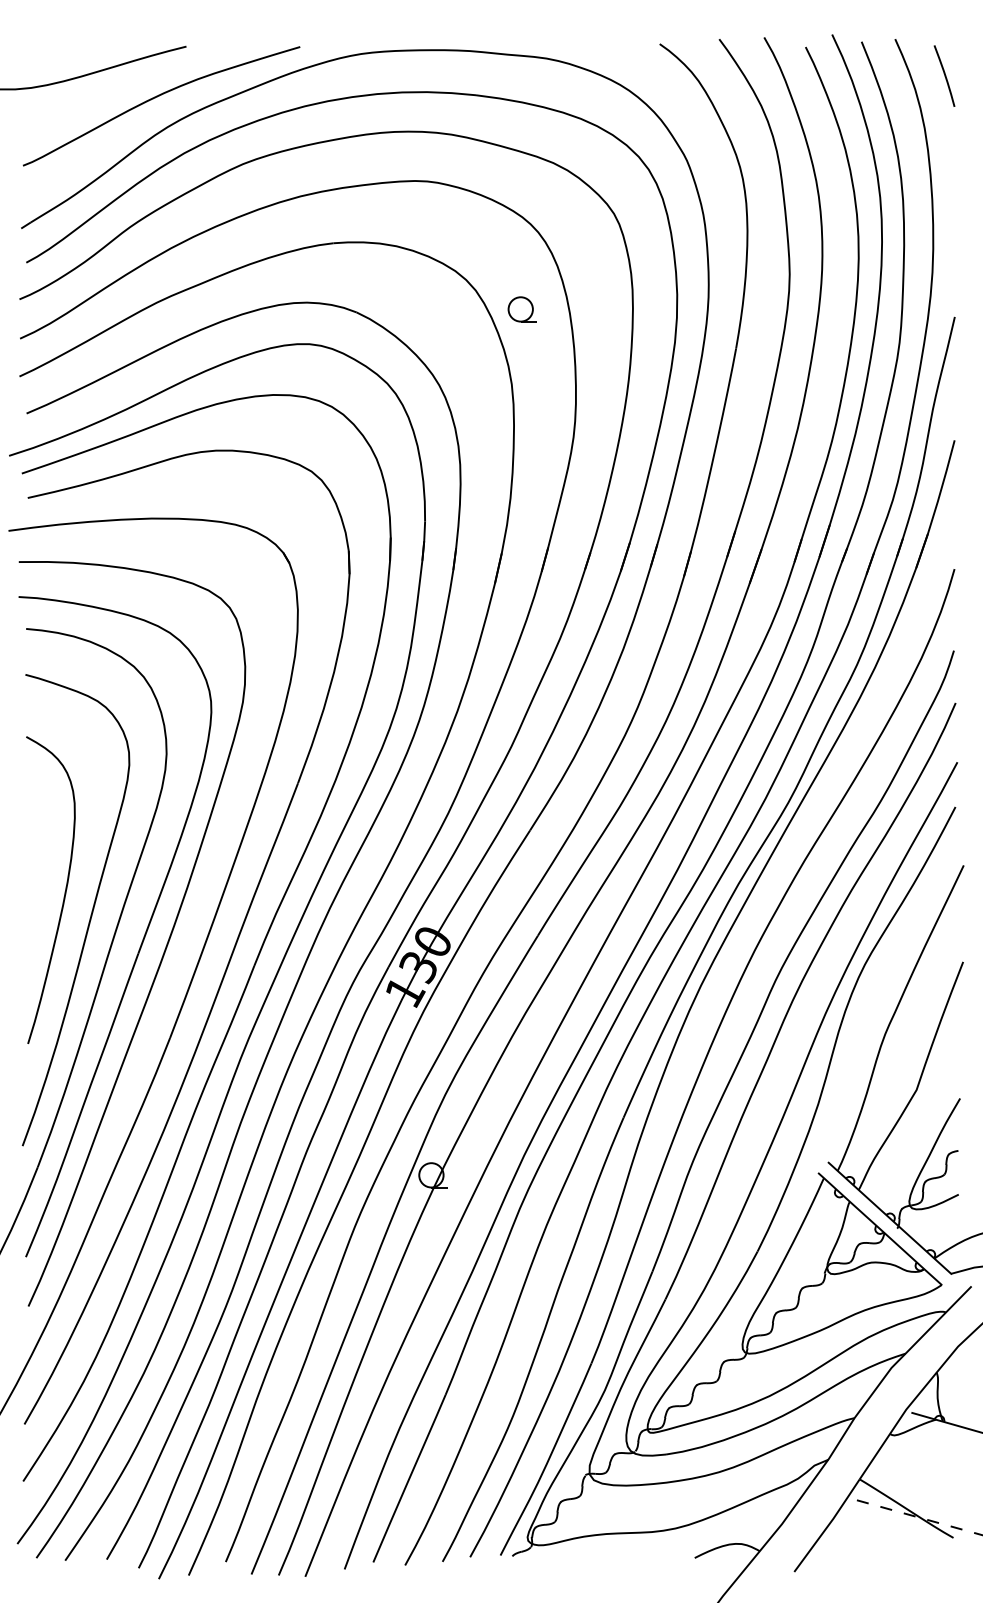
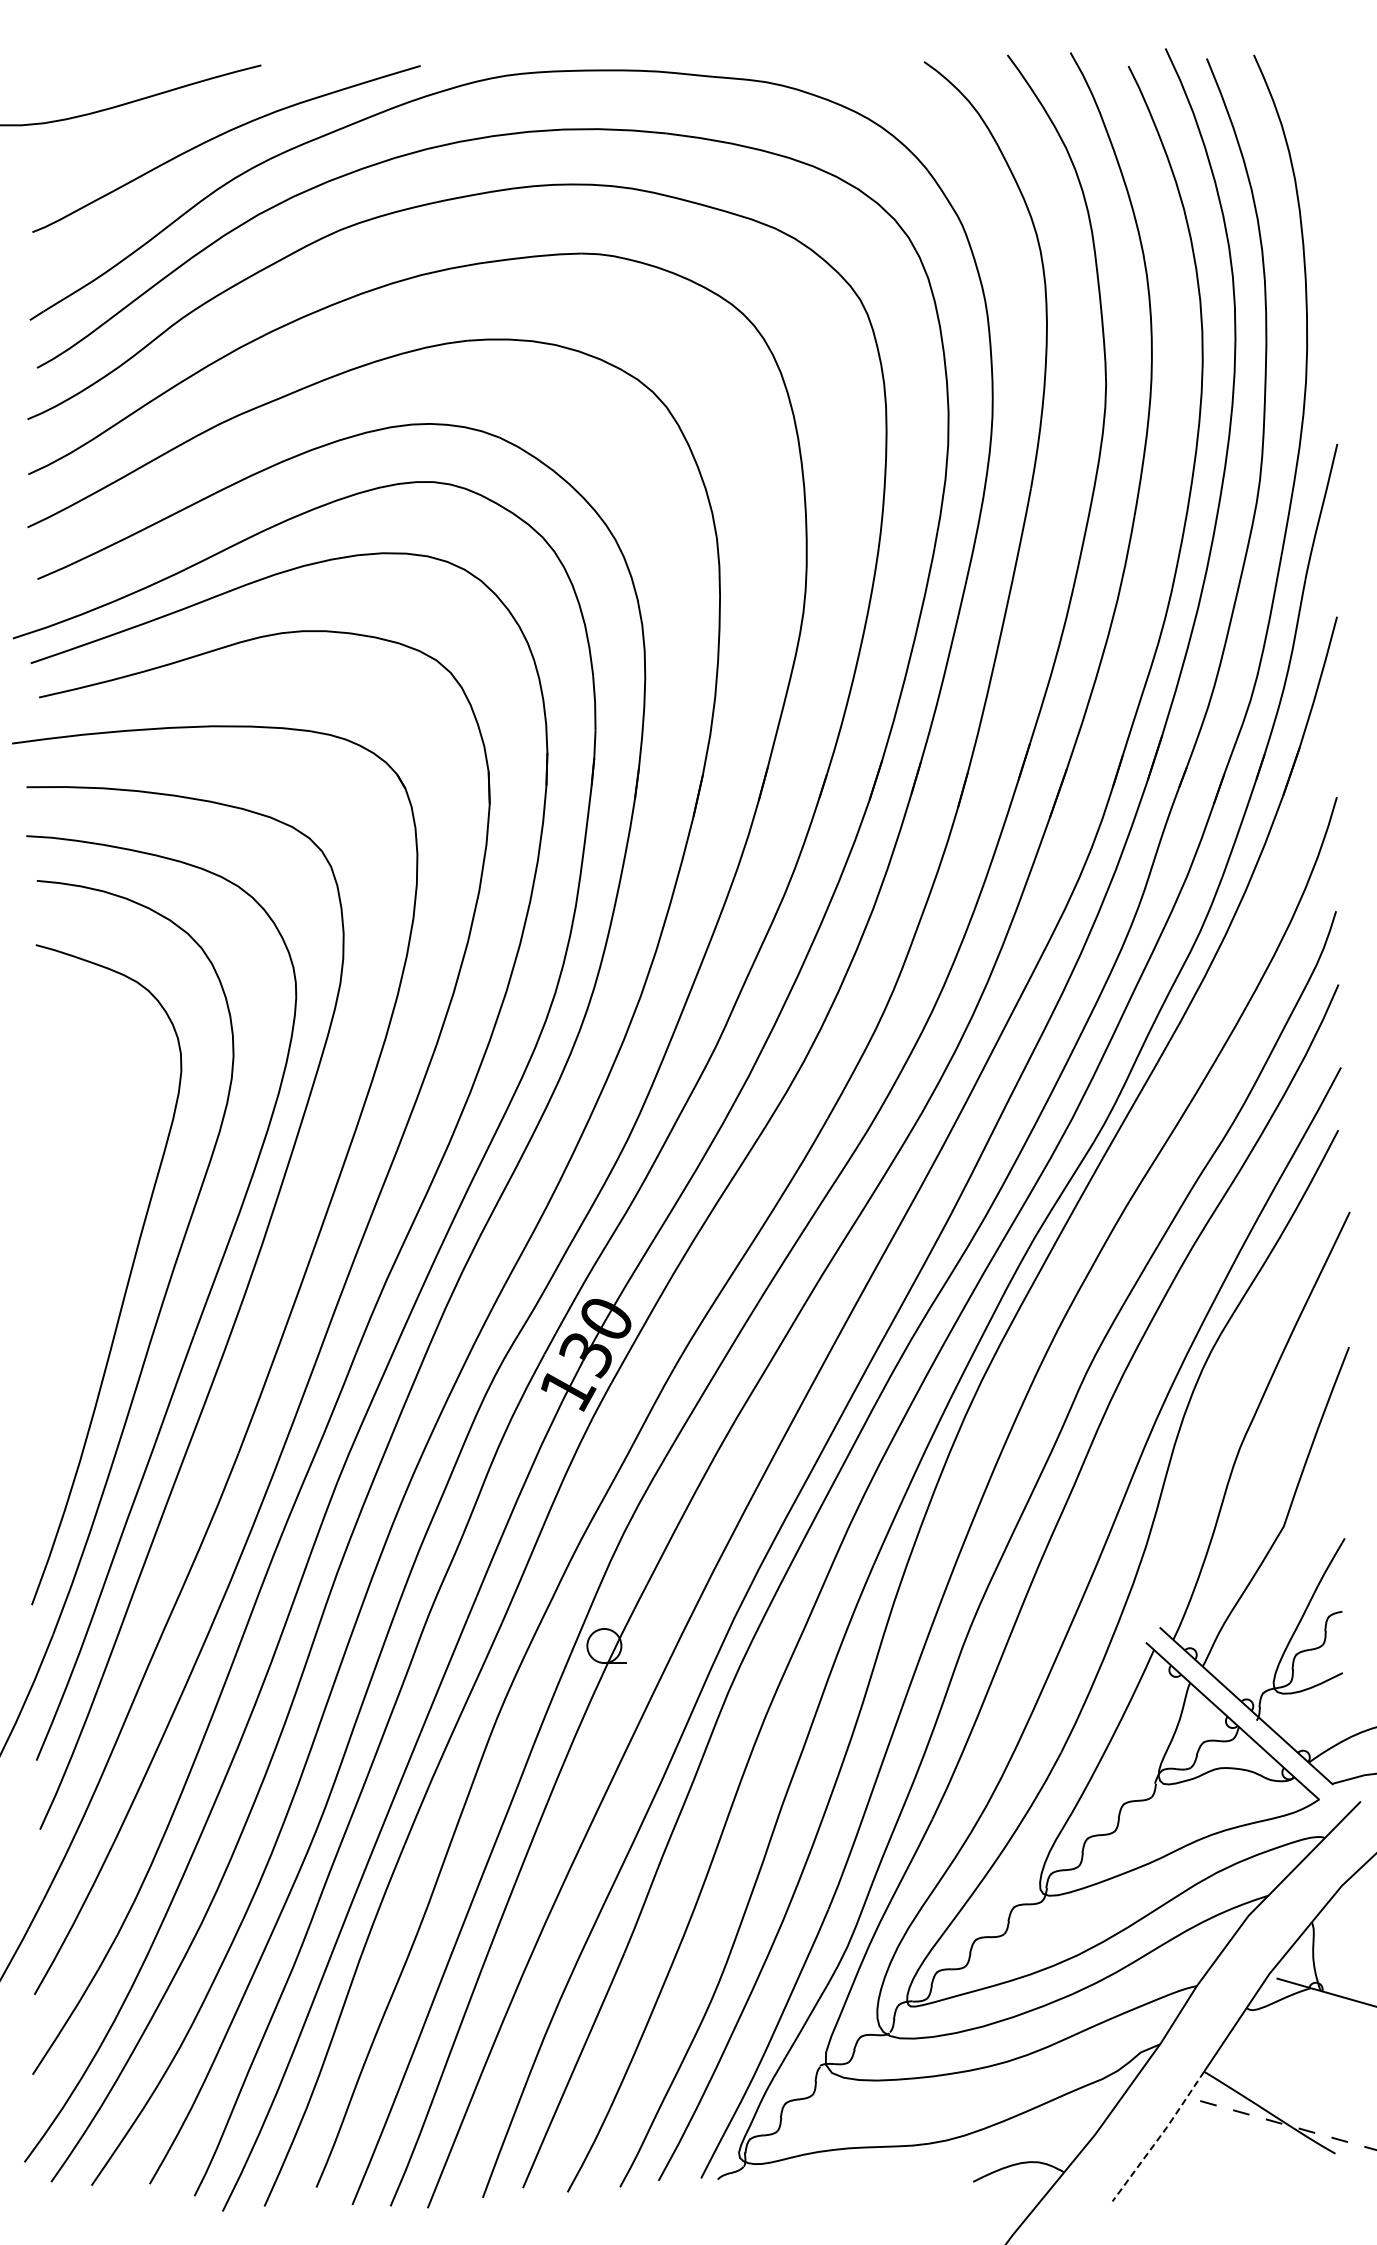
curve: (944, 75) -> (1322, 105), removed
part: (522, 309) -> (731, 433), removed
curve: (64, 893) -> (90, 1251), removed
line: (828, 1525) -> (1160, 2136), solid -> dashed

